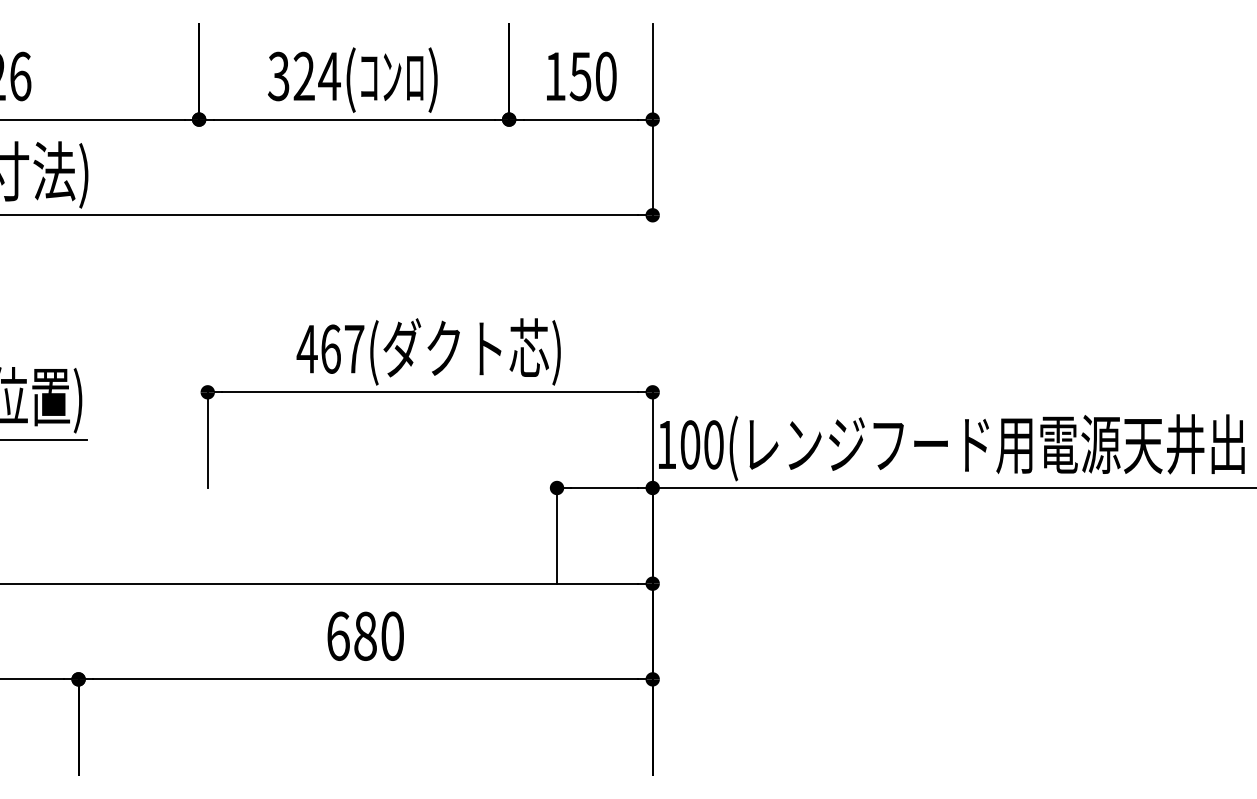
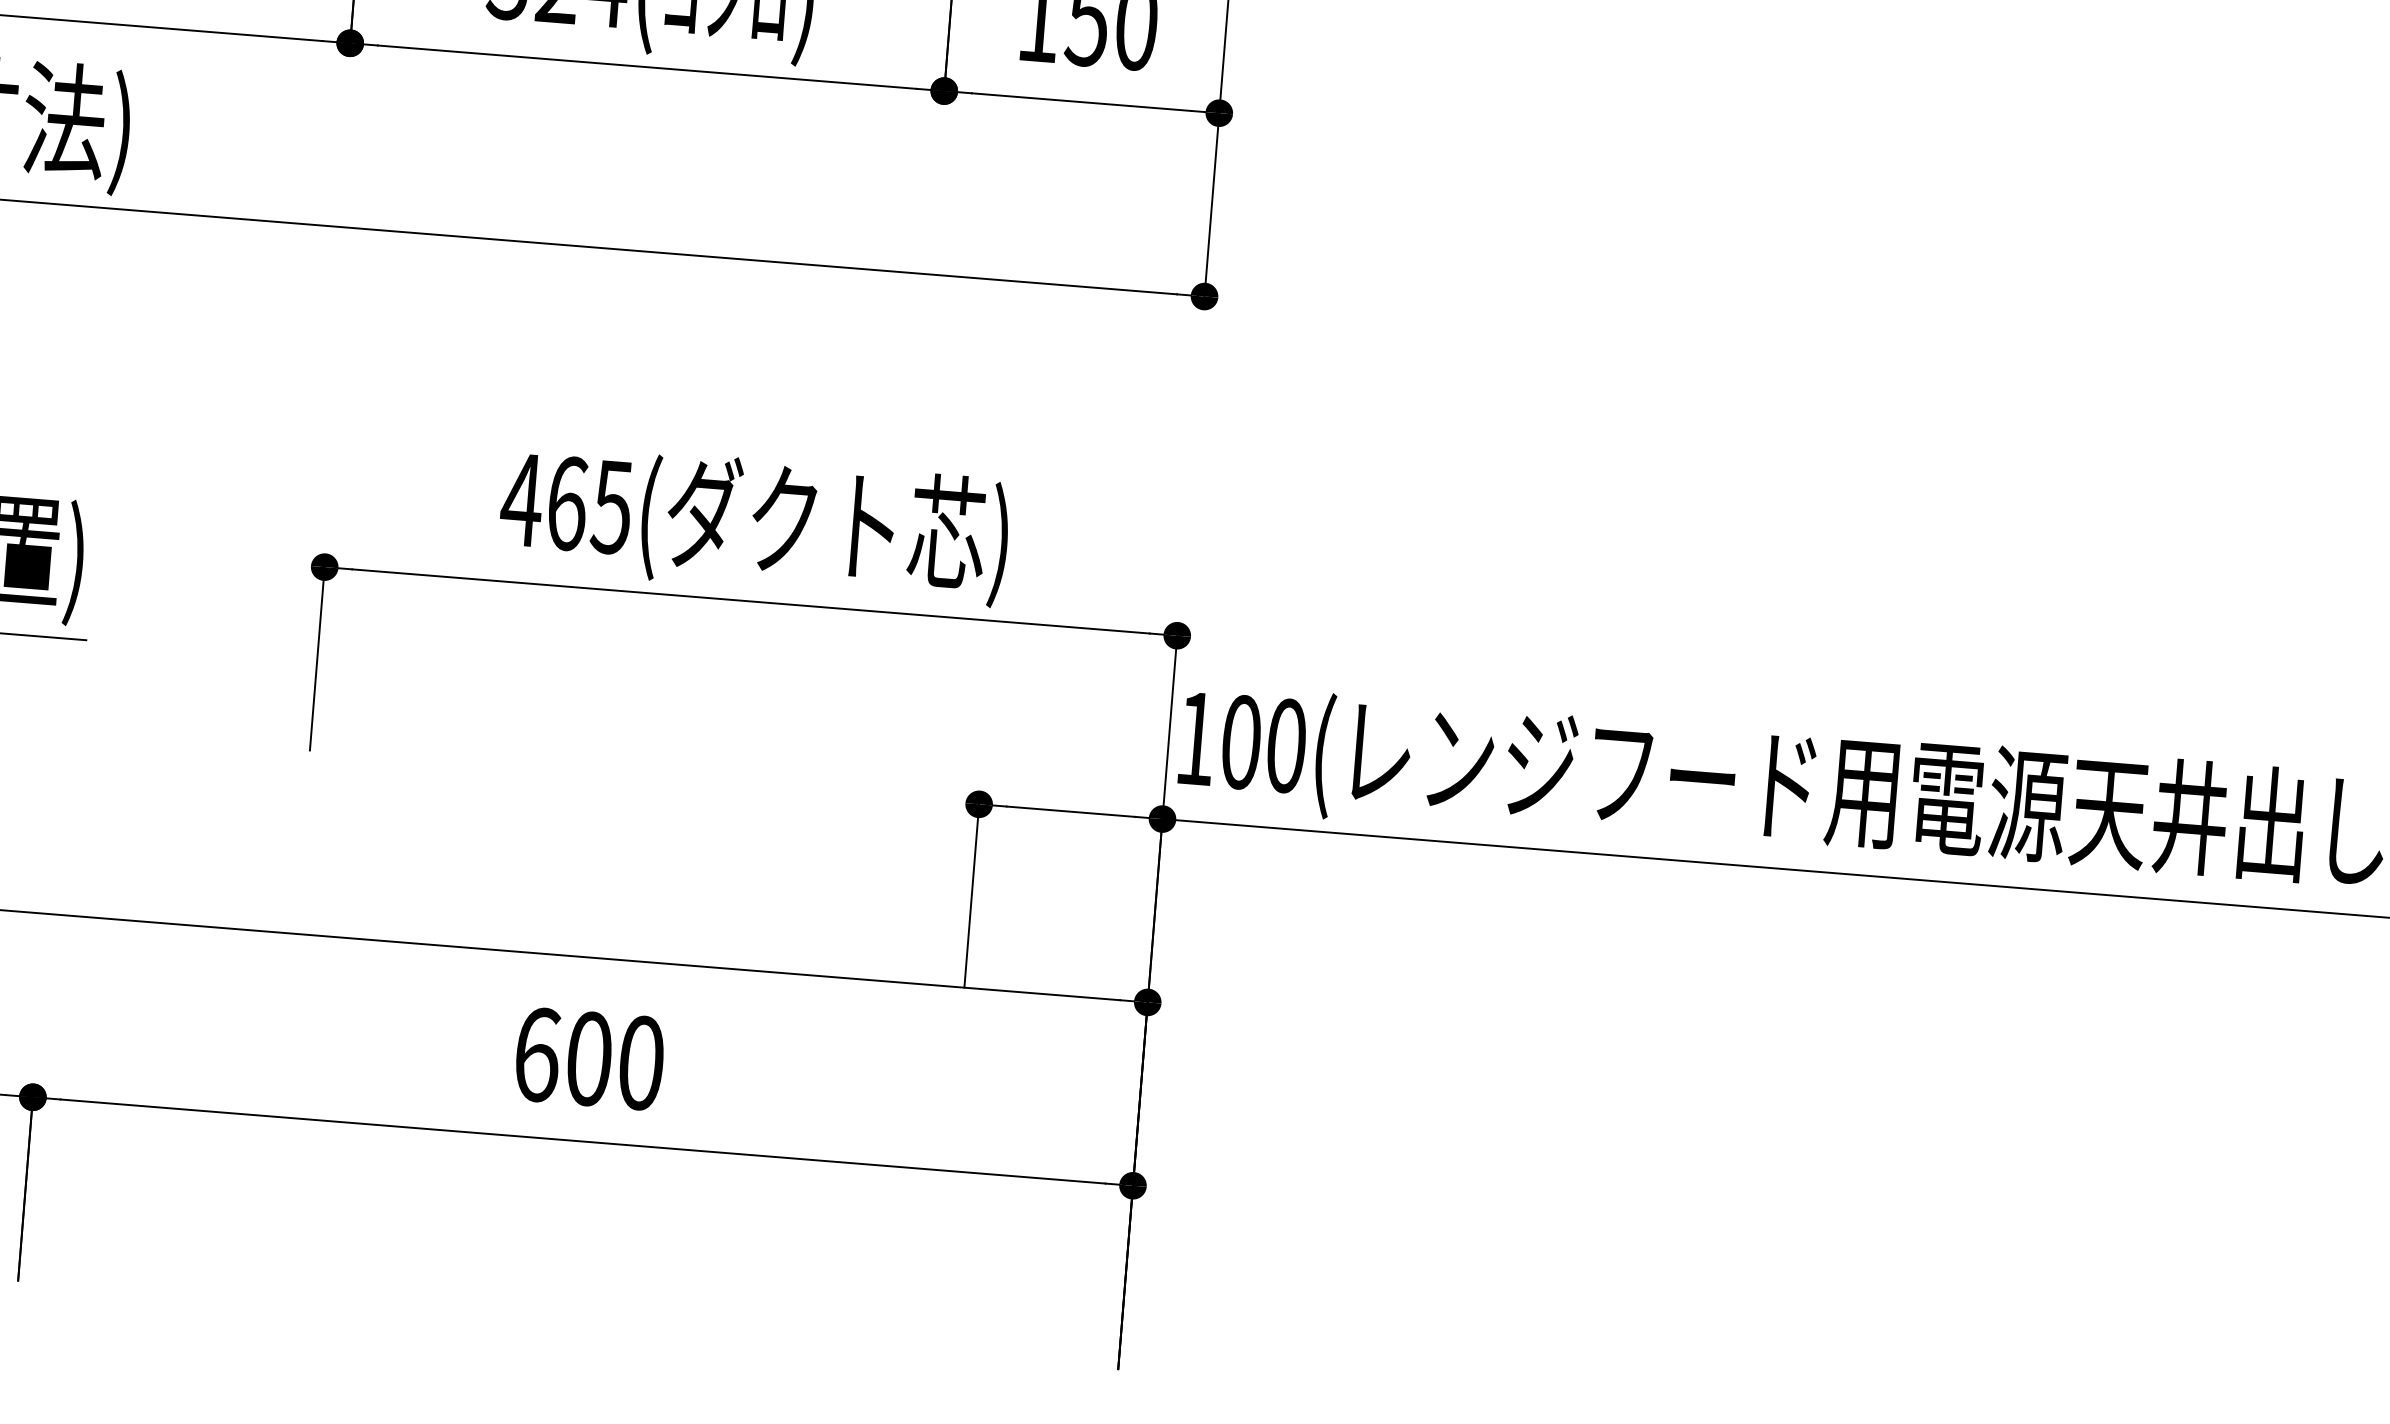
text: (354, 349) -> (612, 507), 467( -> 465(
text: (365, 635) -> (589, 1057), 680 -> 600

